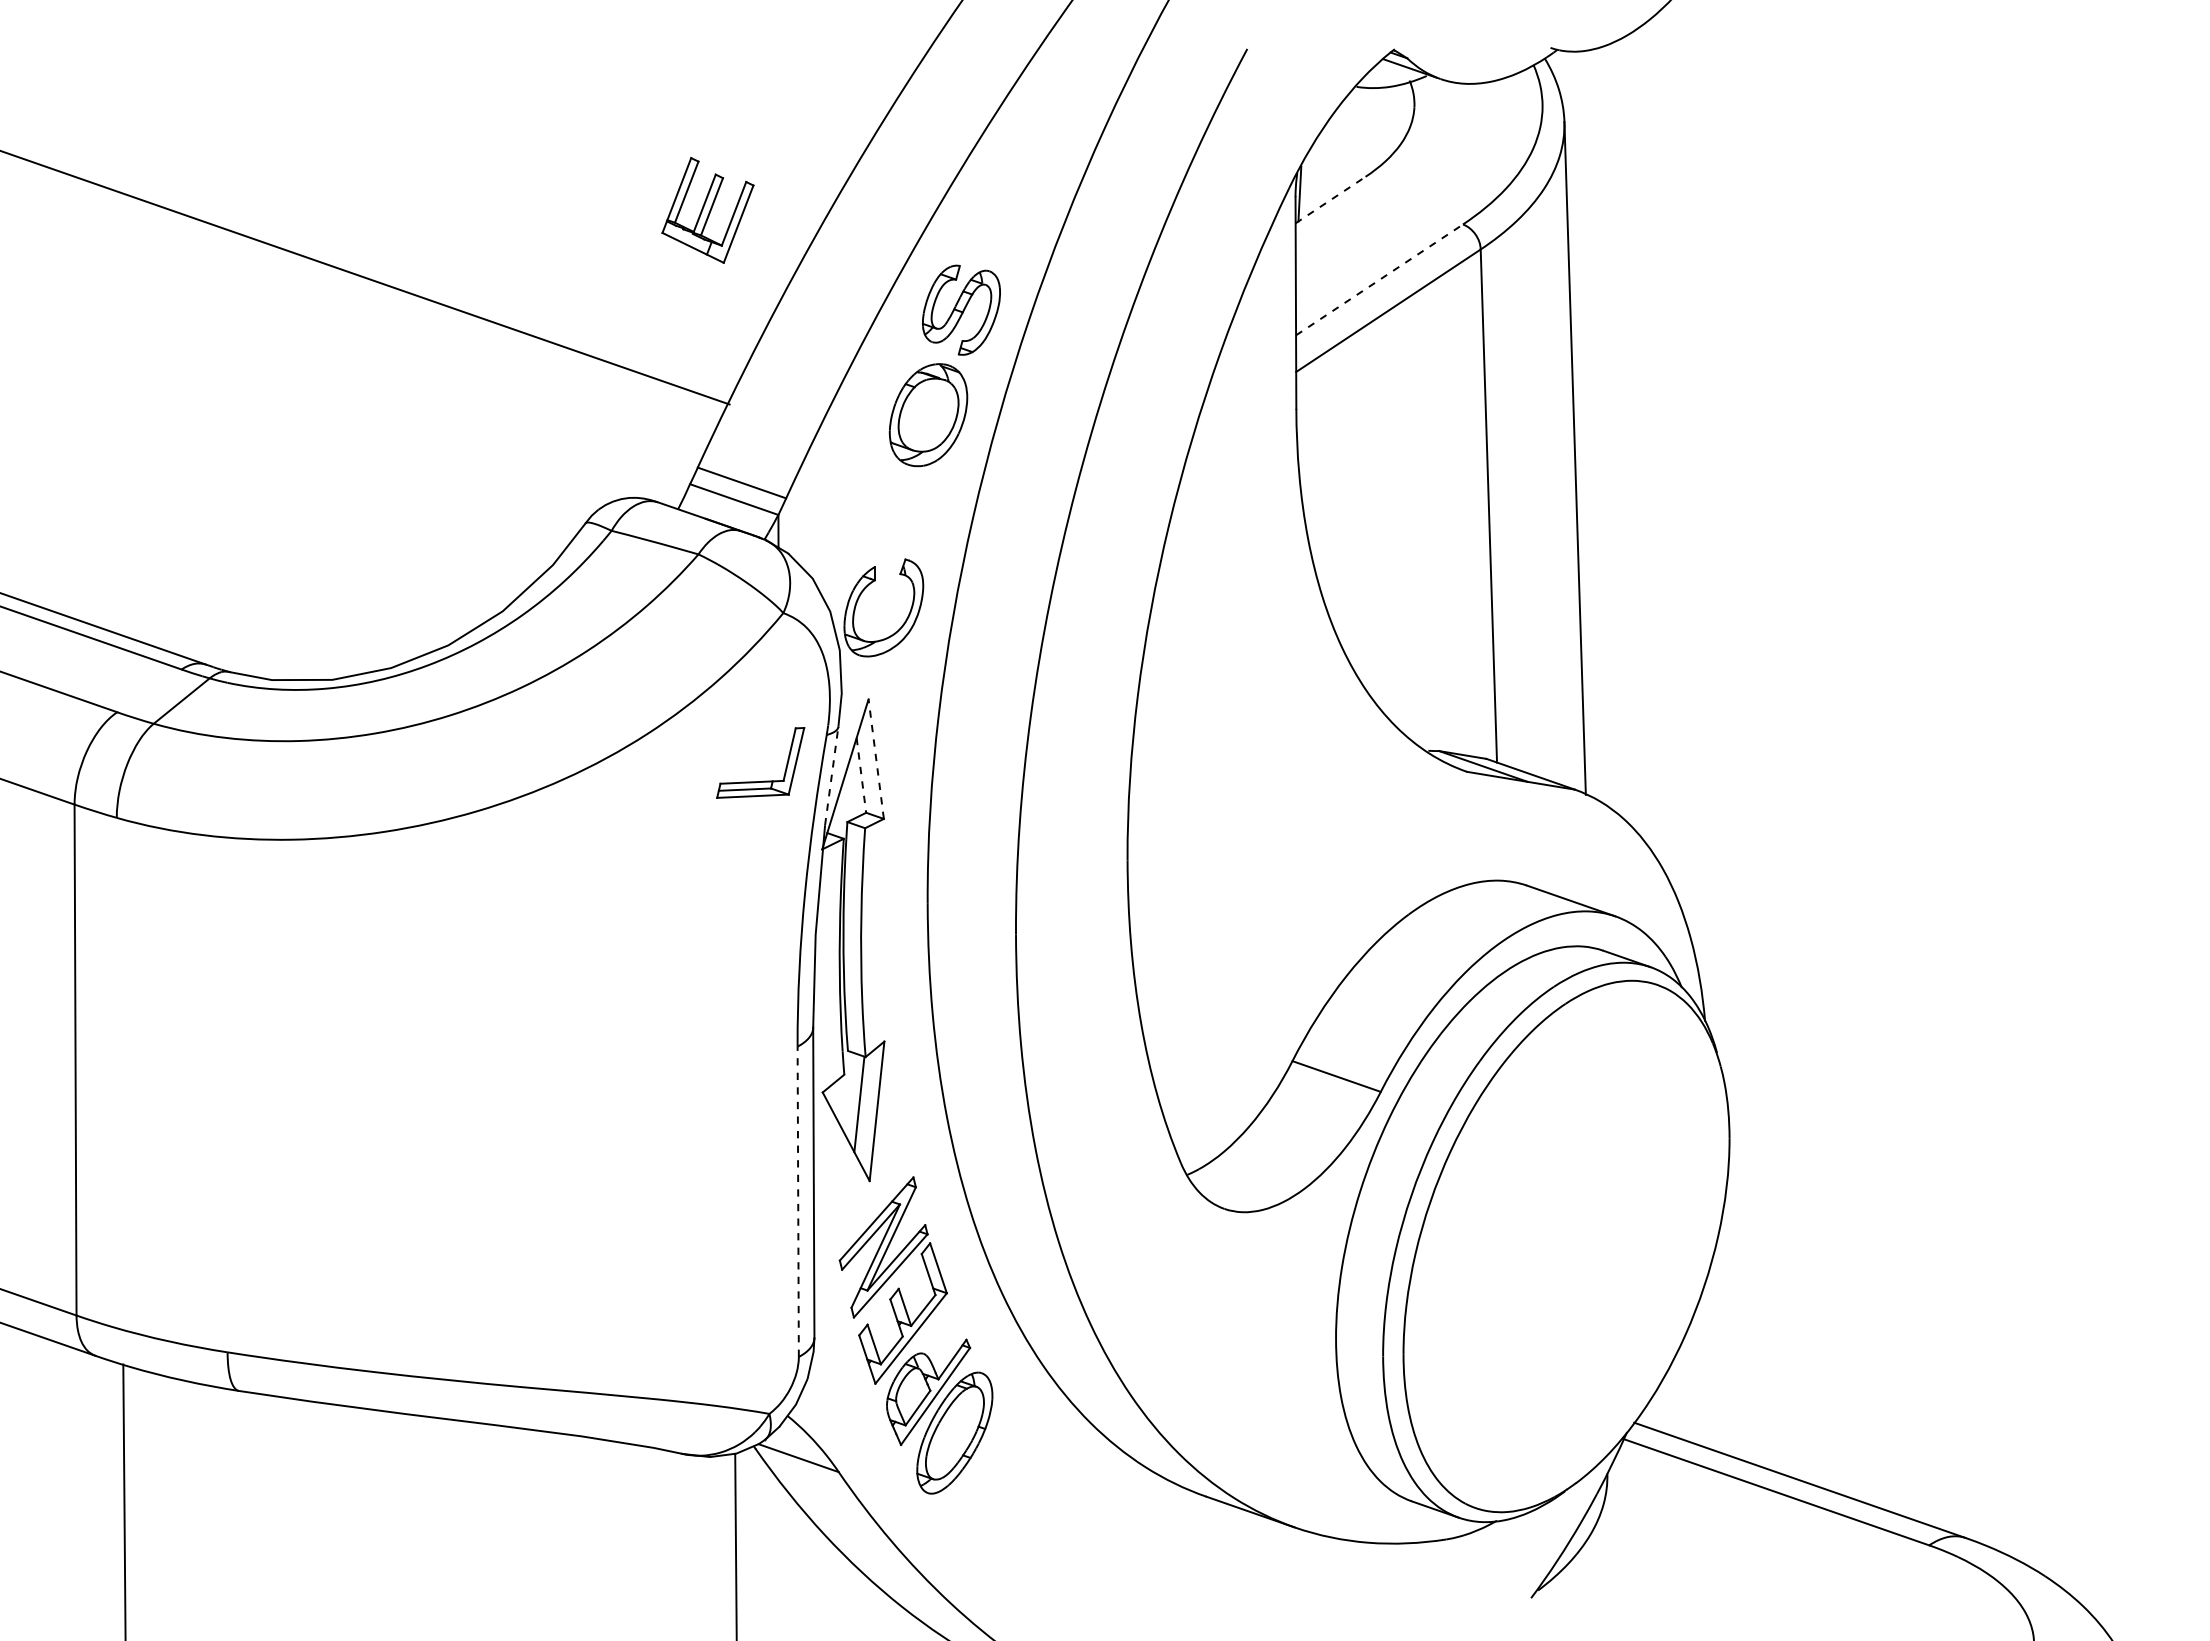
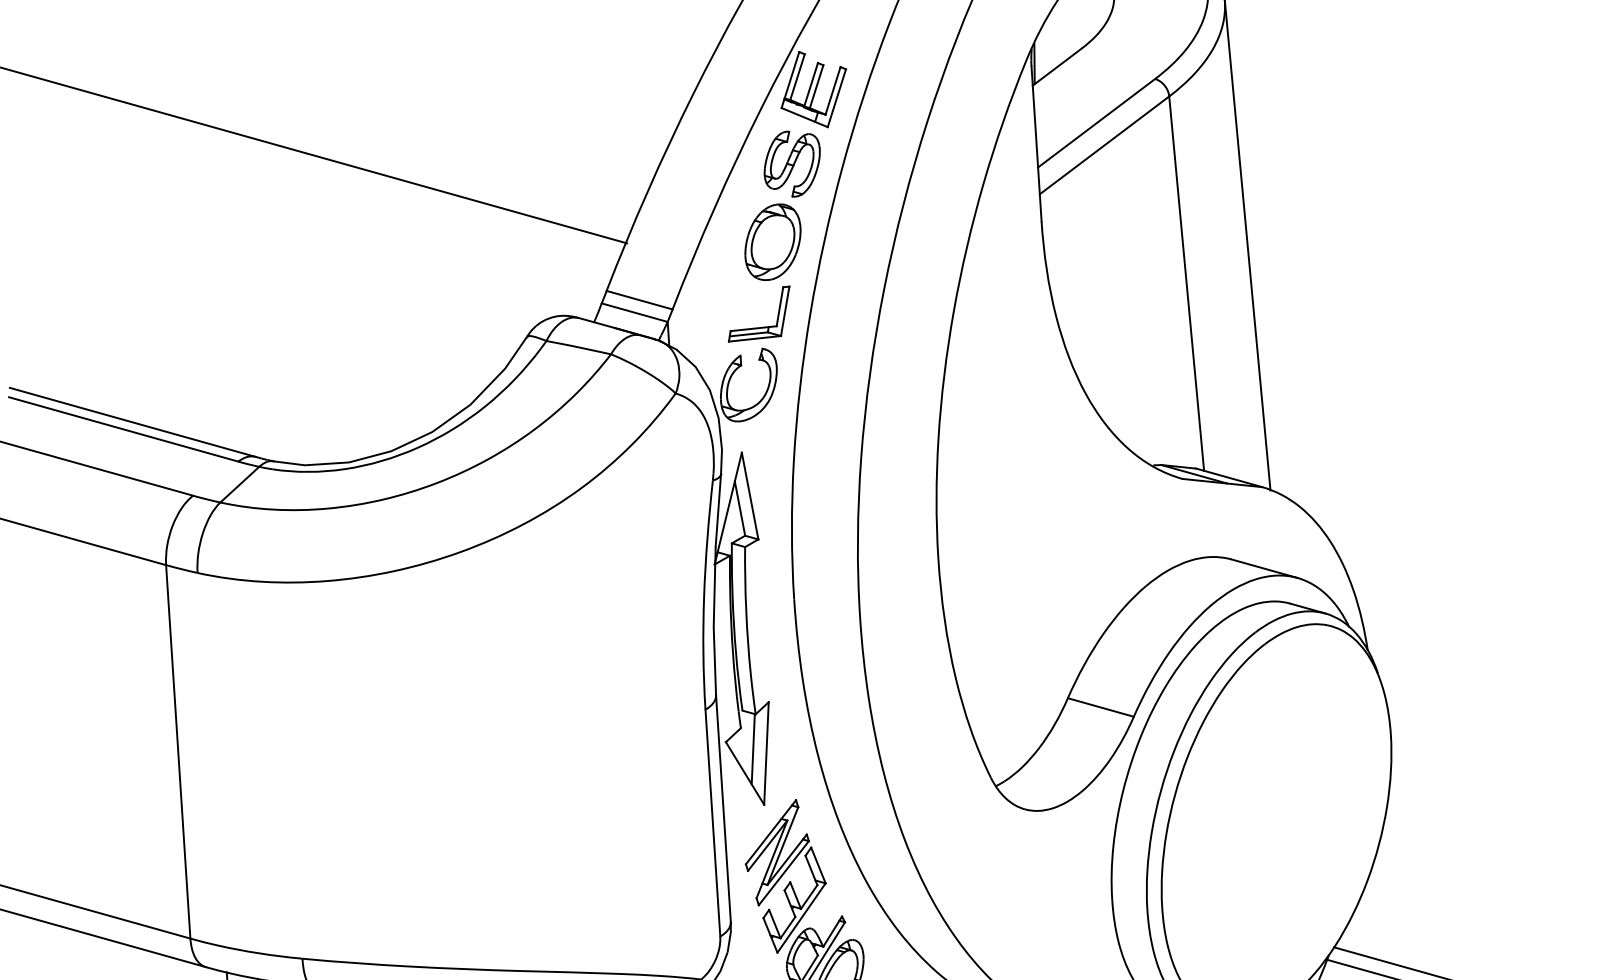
line: (1330, 200) -> (1057, 67), dashed -> solid
part: (707, 210) -> (813, 89), moved
line: (1379, 279) -> (1096, 122), dashed -> solid
line: (876, 758) -> (750, 495), dashed -> solid
line: (861, 775) -> (740, 508), dashed -> solid
line: (831, 776) -> (718, 510), dashed -> solid
part: (763, 780) -> (761, 326), moved
line: (798, 1201) -> (713, 822), dashed -> solid

